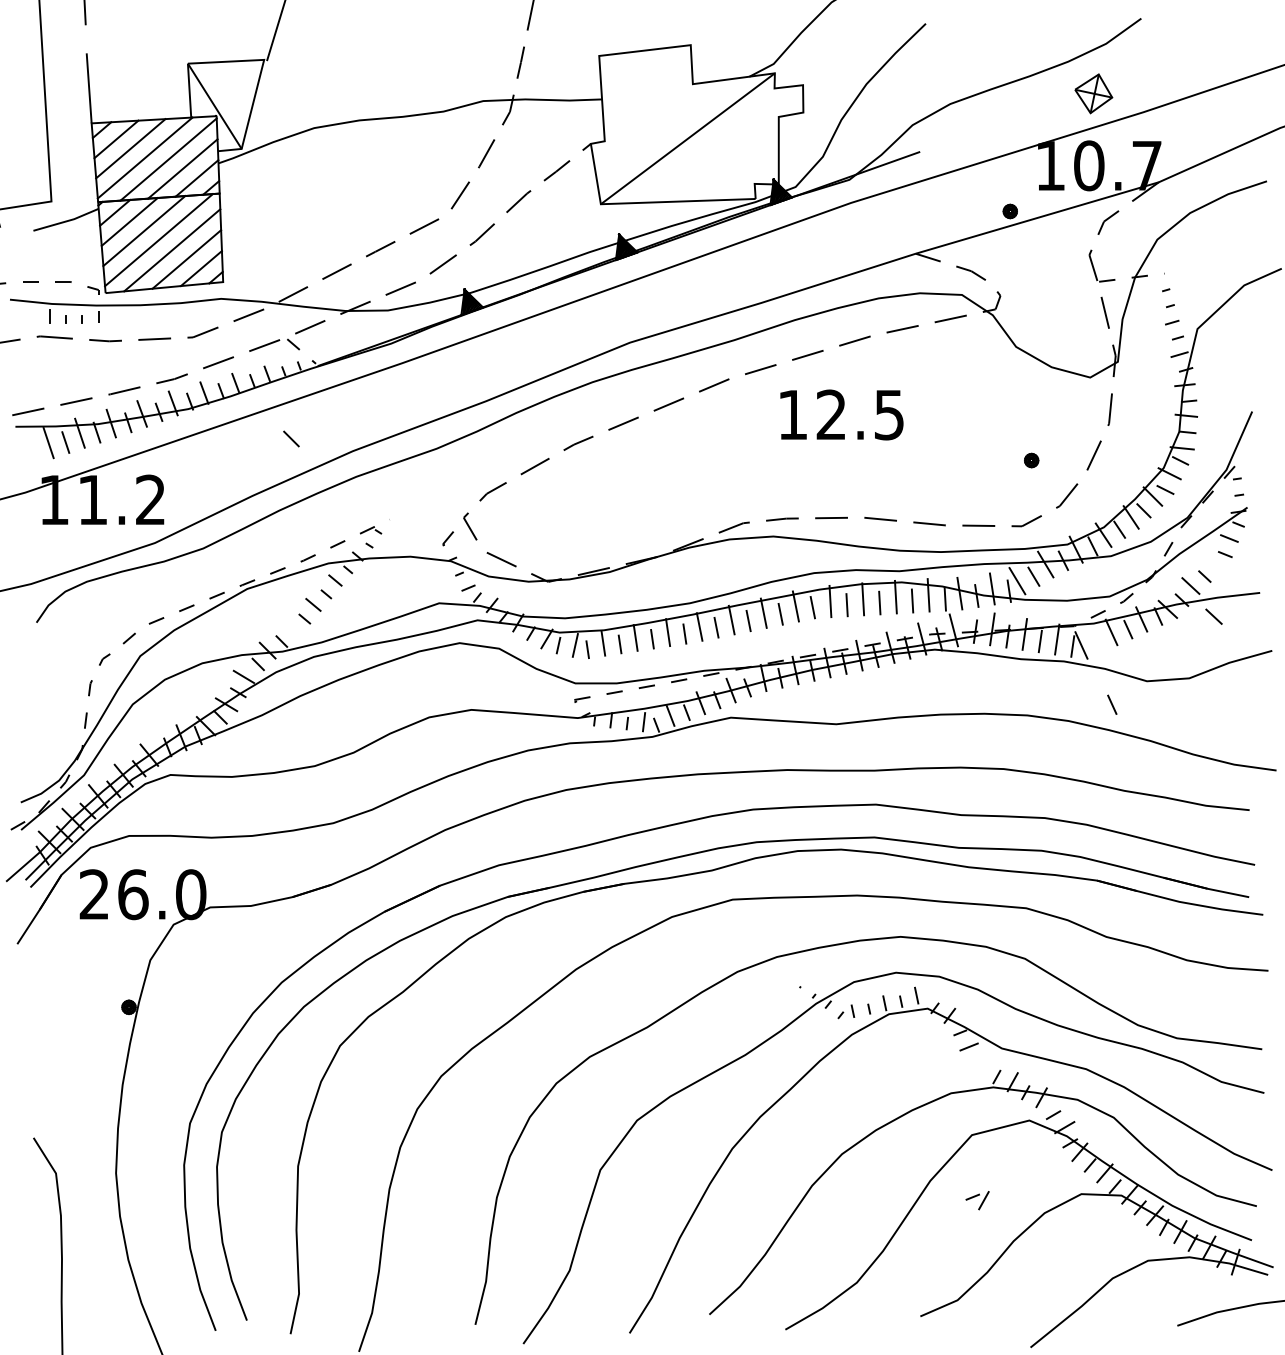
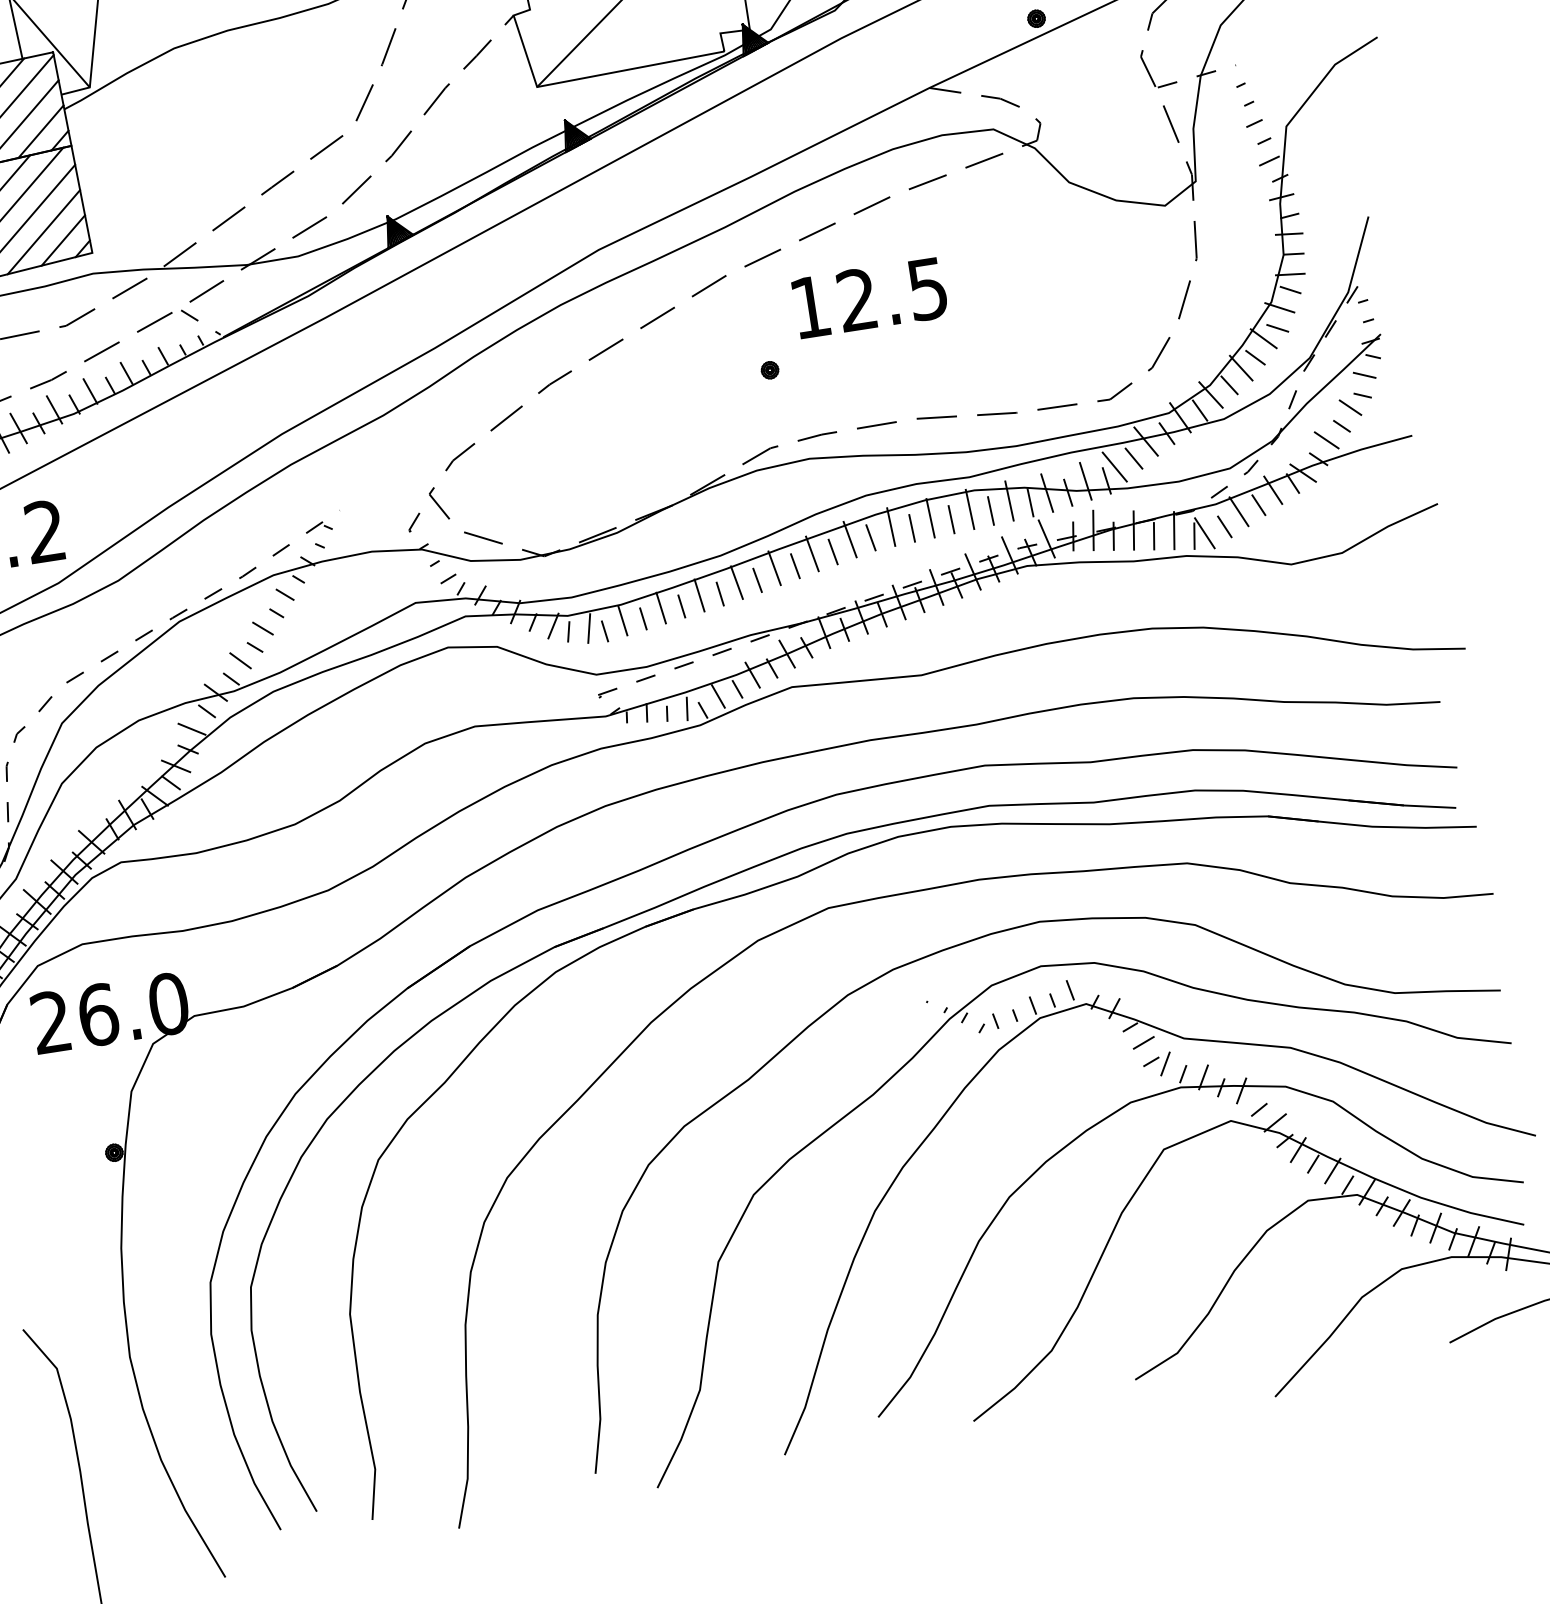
line: (291, 438) -> (240, 660), moved
part: (1031, 460) -> (769, 370), moved
line: (1213, 616) -> (1349, 407), moved
line: (1112, 704) -> (1225, 526), moved
part: (977, 1200) -> (1157, 1065), moved

